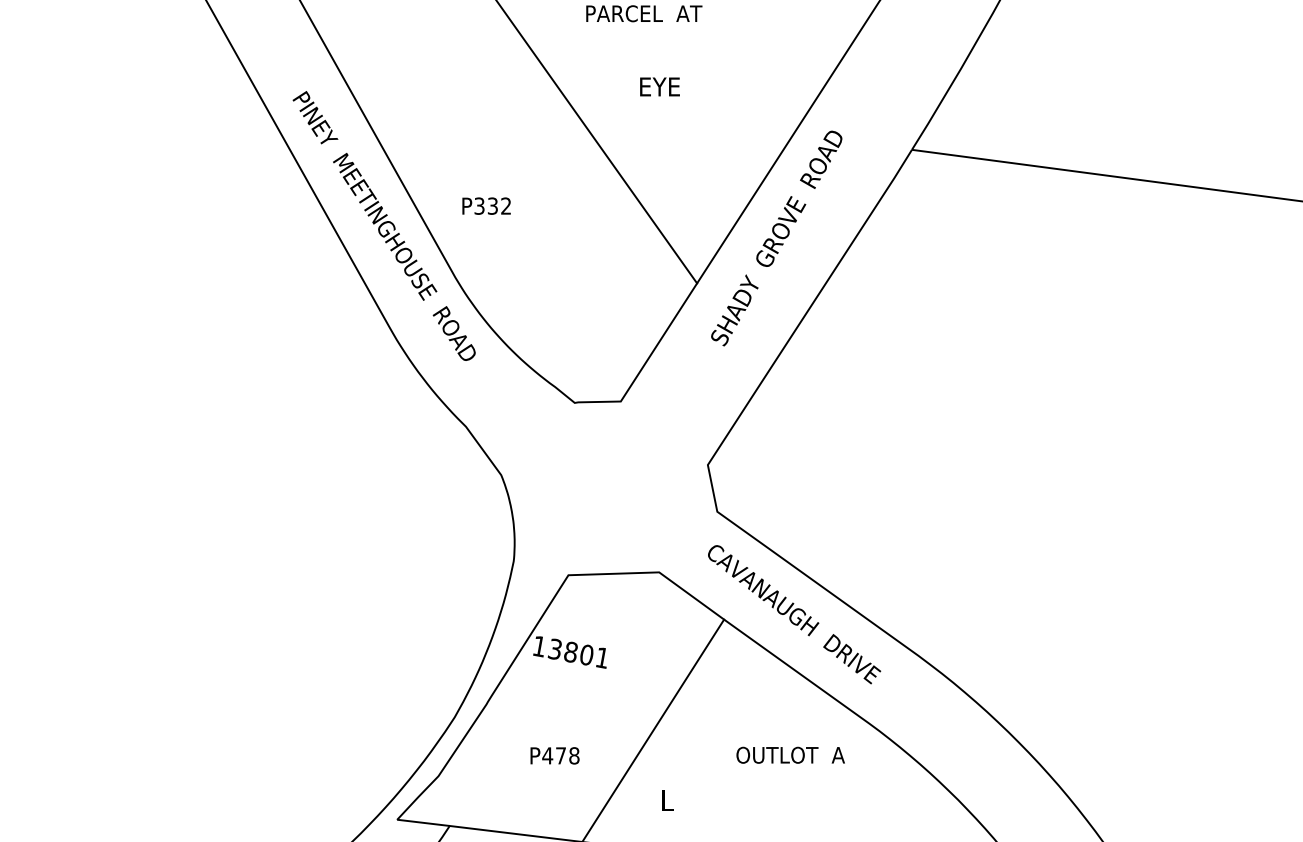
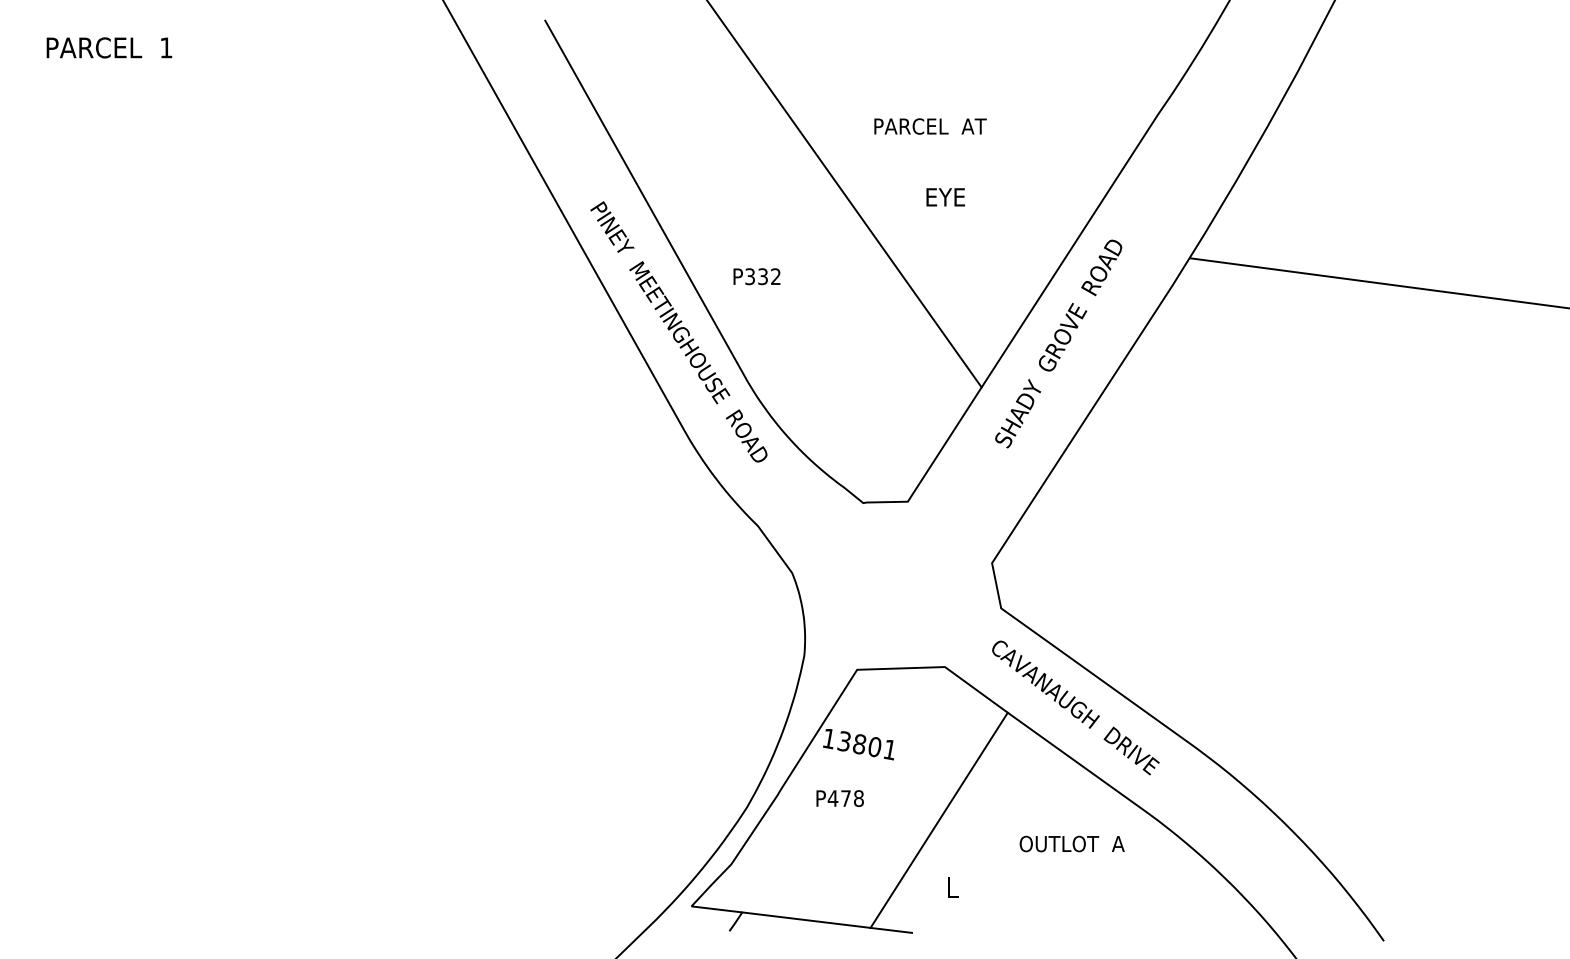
text: (486, 205) -> (756, 276), moved
text: (554, 755) -> (839, 798), moved

